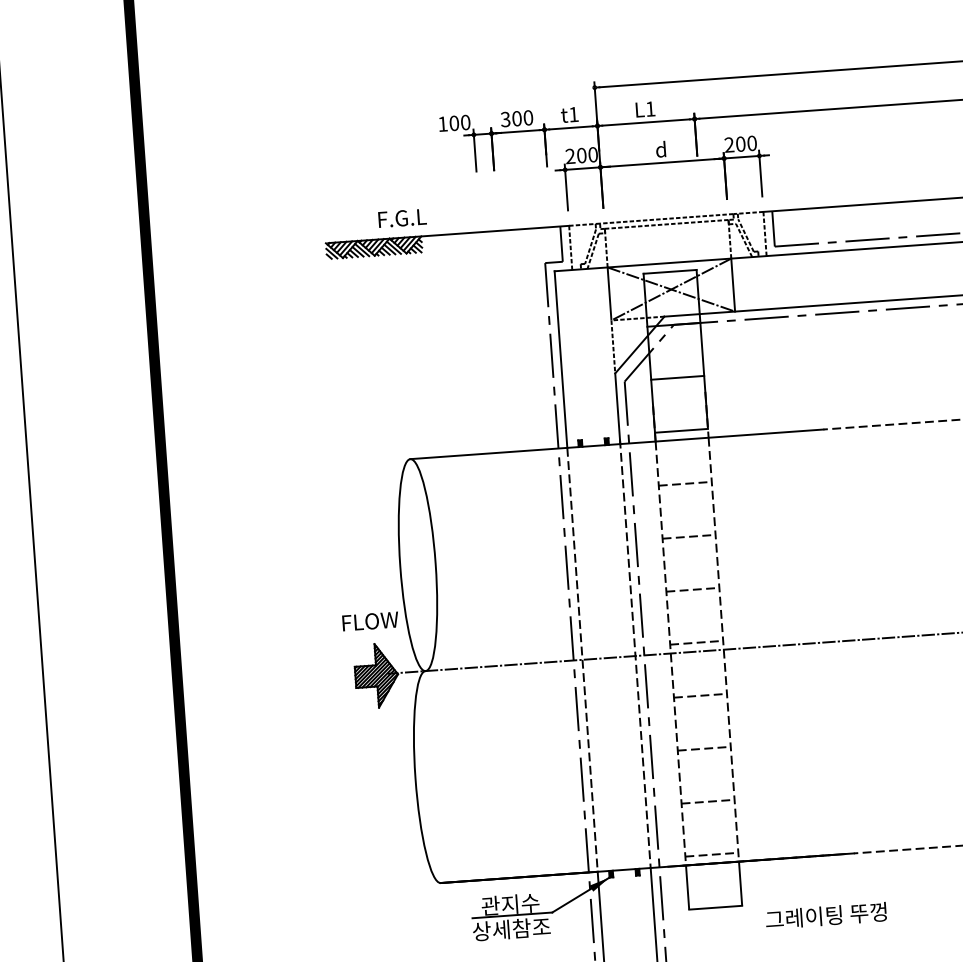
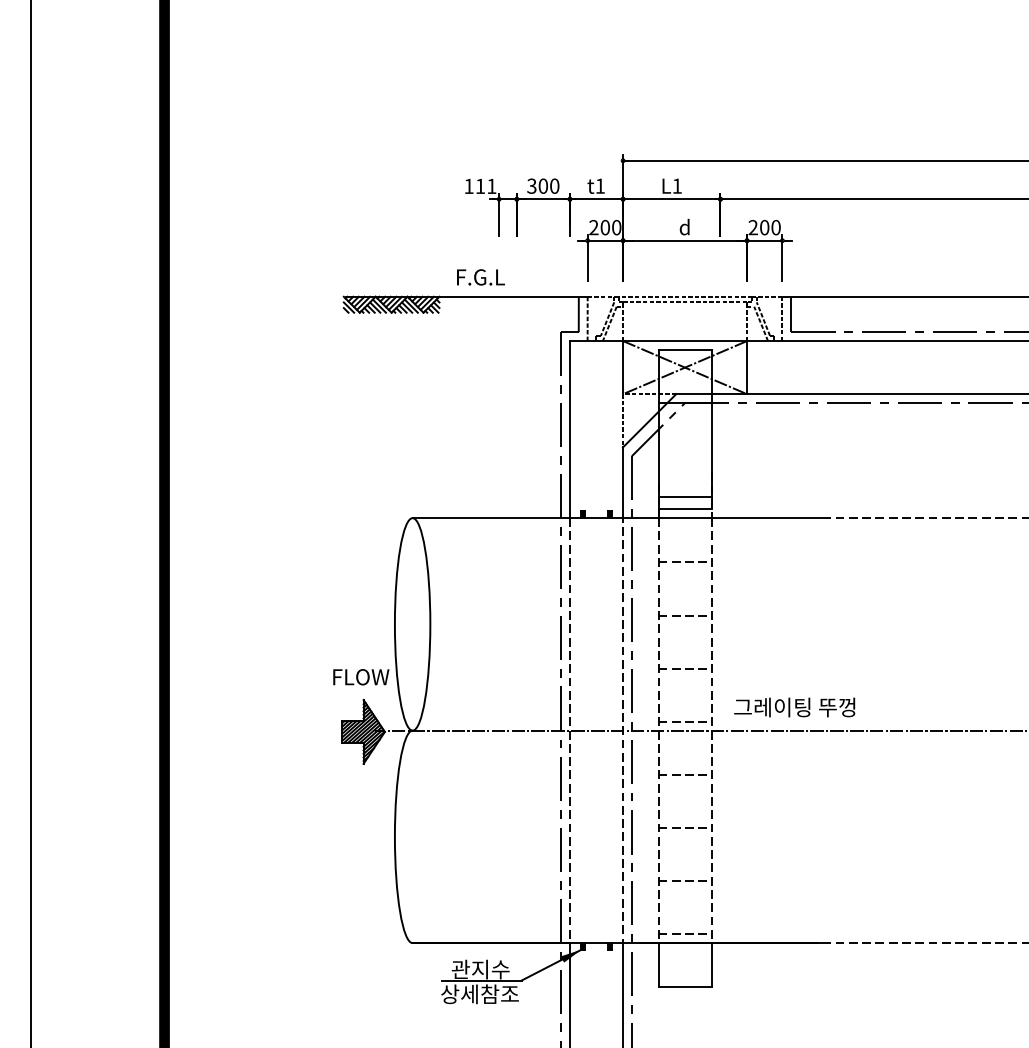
text: (459, 123) -> (485, 186), 100 -> 111
text: (402, 218) -> (480, 277), moved
line: (677, 378) -> (684, 497), moved
text: (825, 915) -> (794, 707), moved

